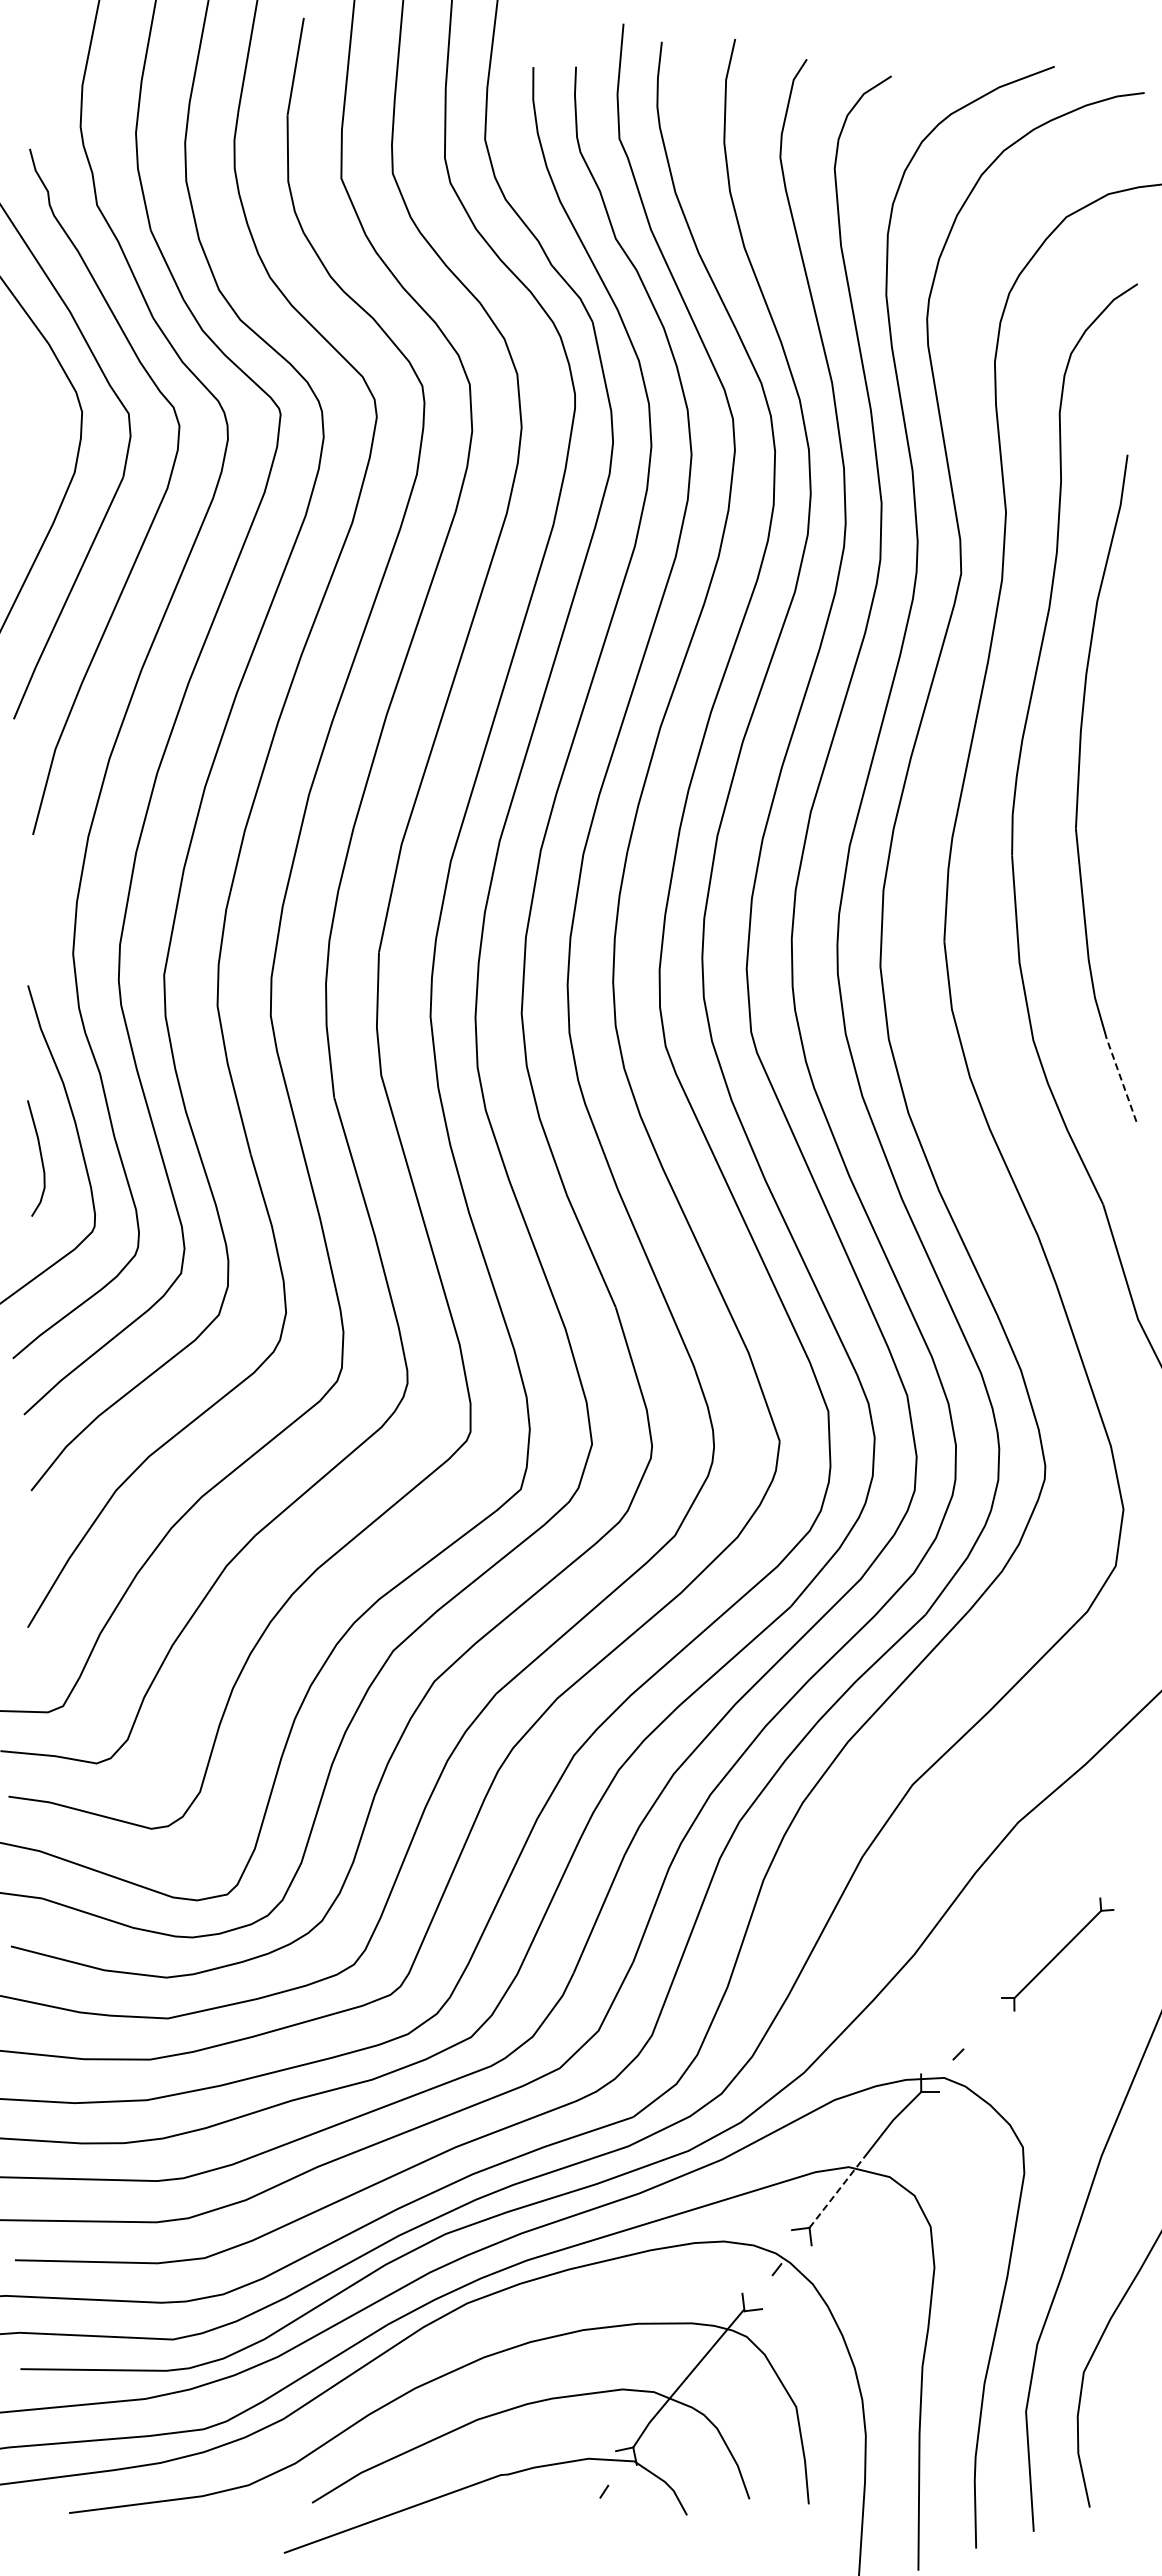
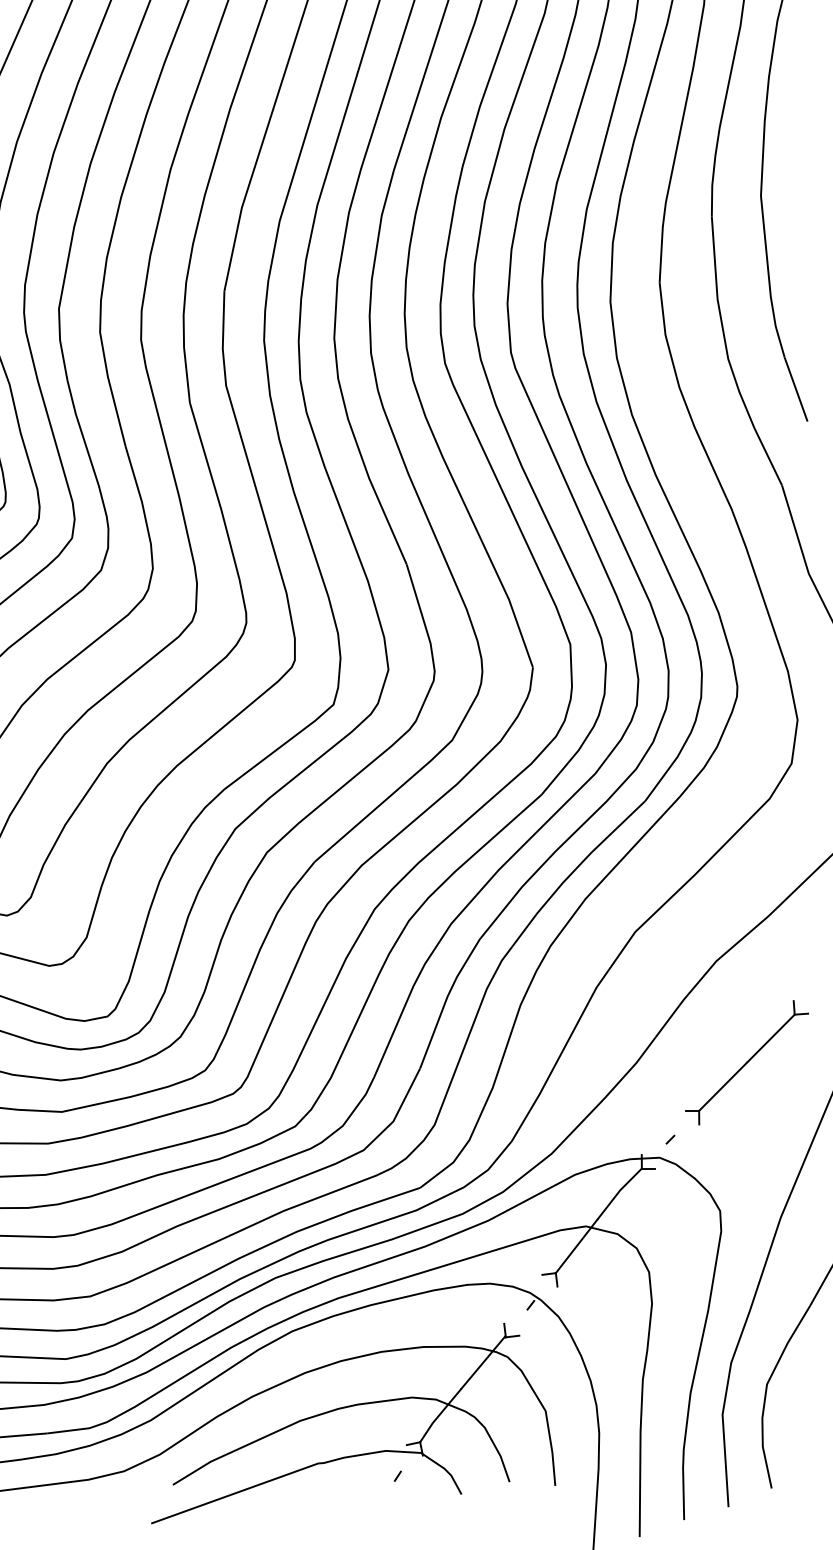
line: (1121, 1079) -> (796, 389), dashed -> solid
part: (1057, 1954) -> (746, 1062), size x1.43
line: (836, 2193) -> (576, 1246), dashed -> solid

